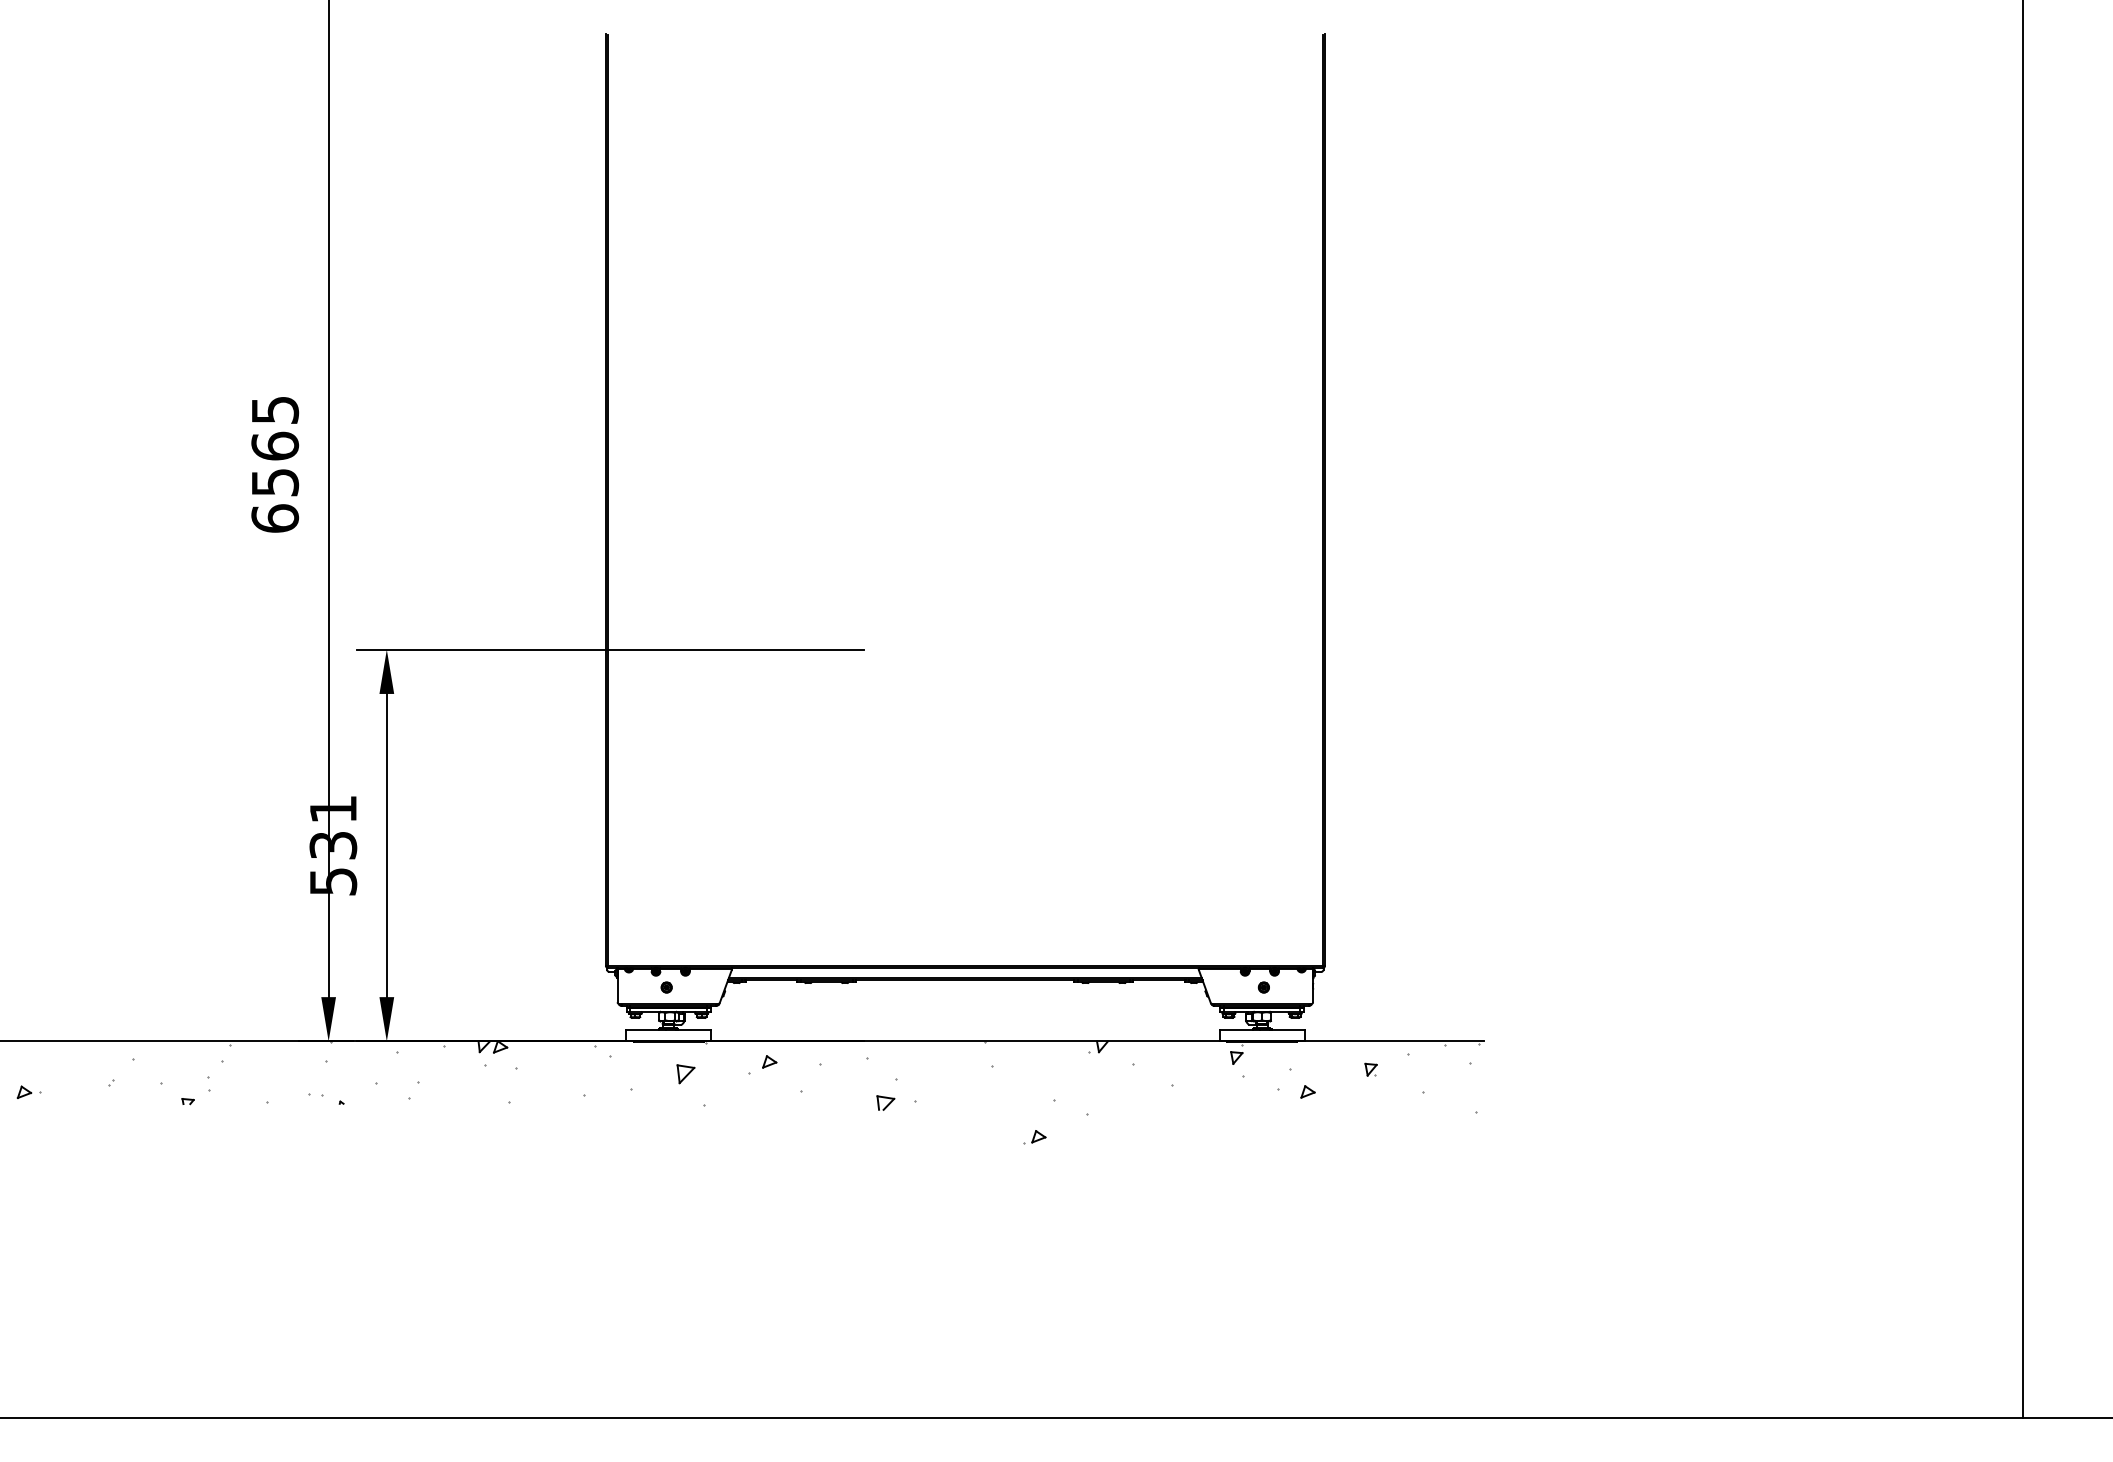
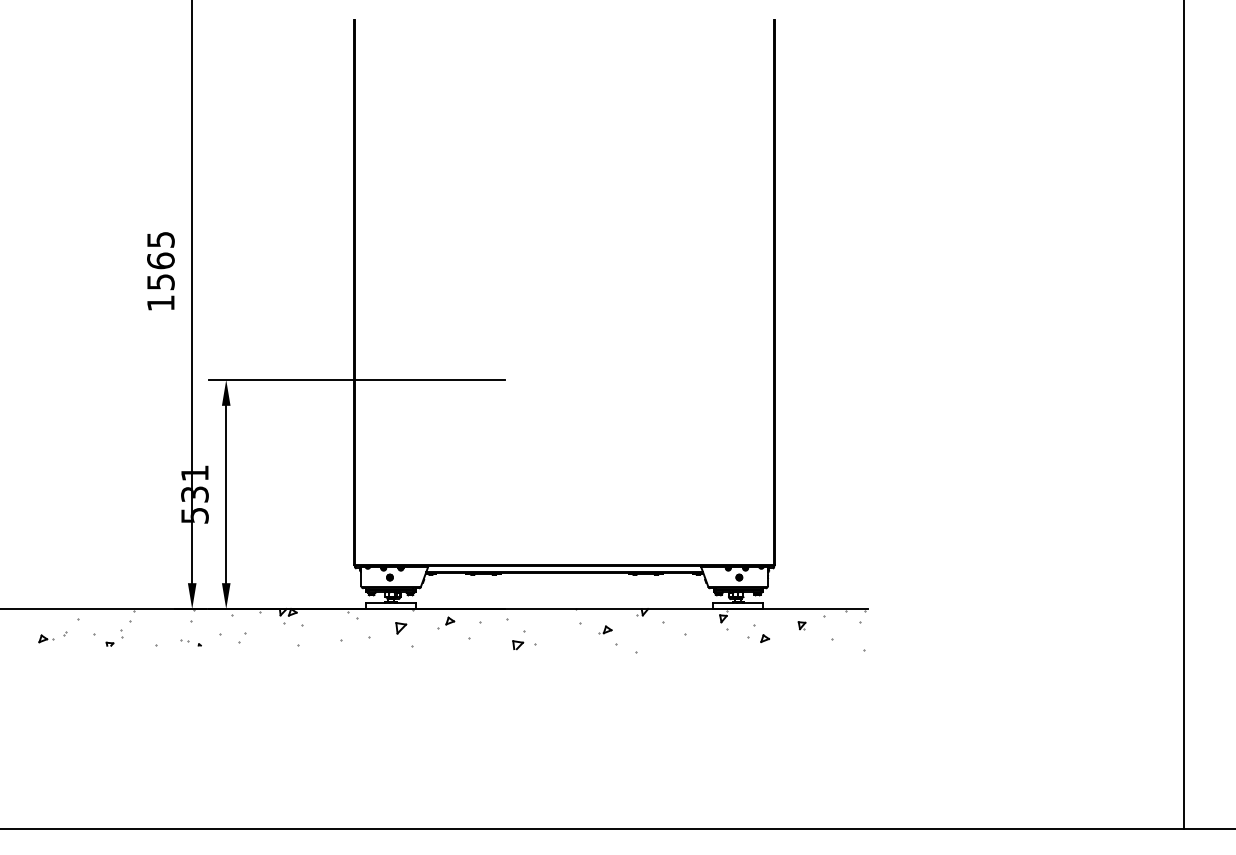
text: (274, 517) -> (160, 302), 6565 -> 1565
part: (30, 1091) -> (46, 638), moved
part: (1035, 1136) -> (605, 629), moved

